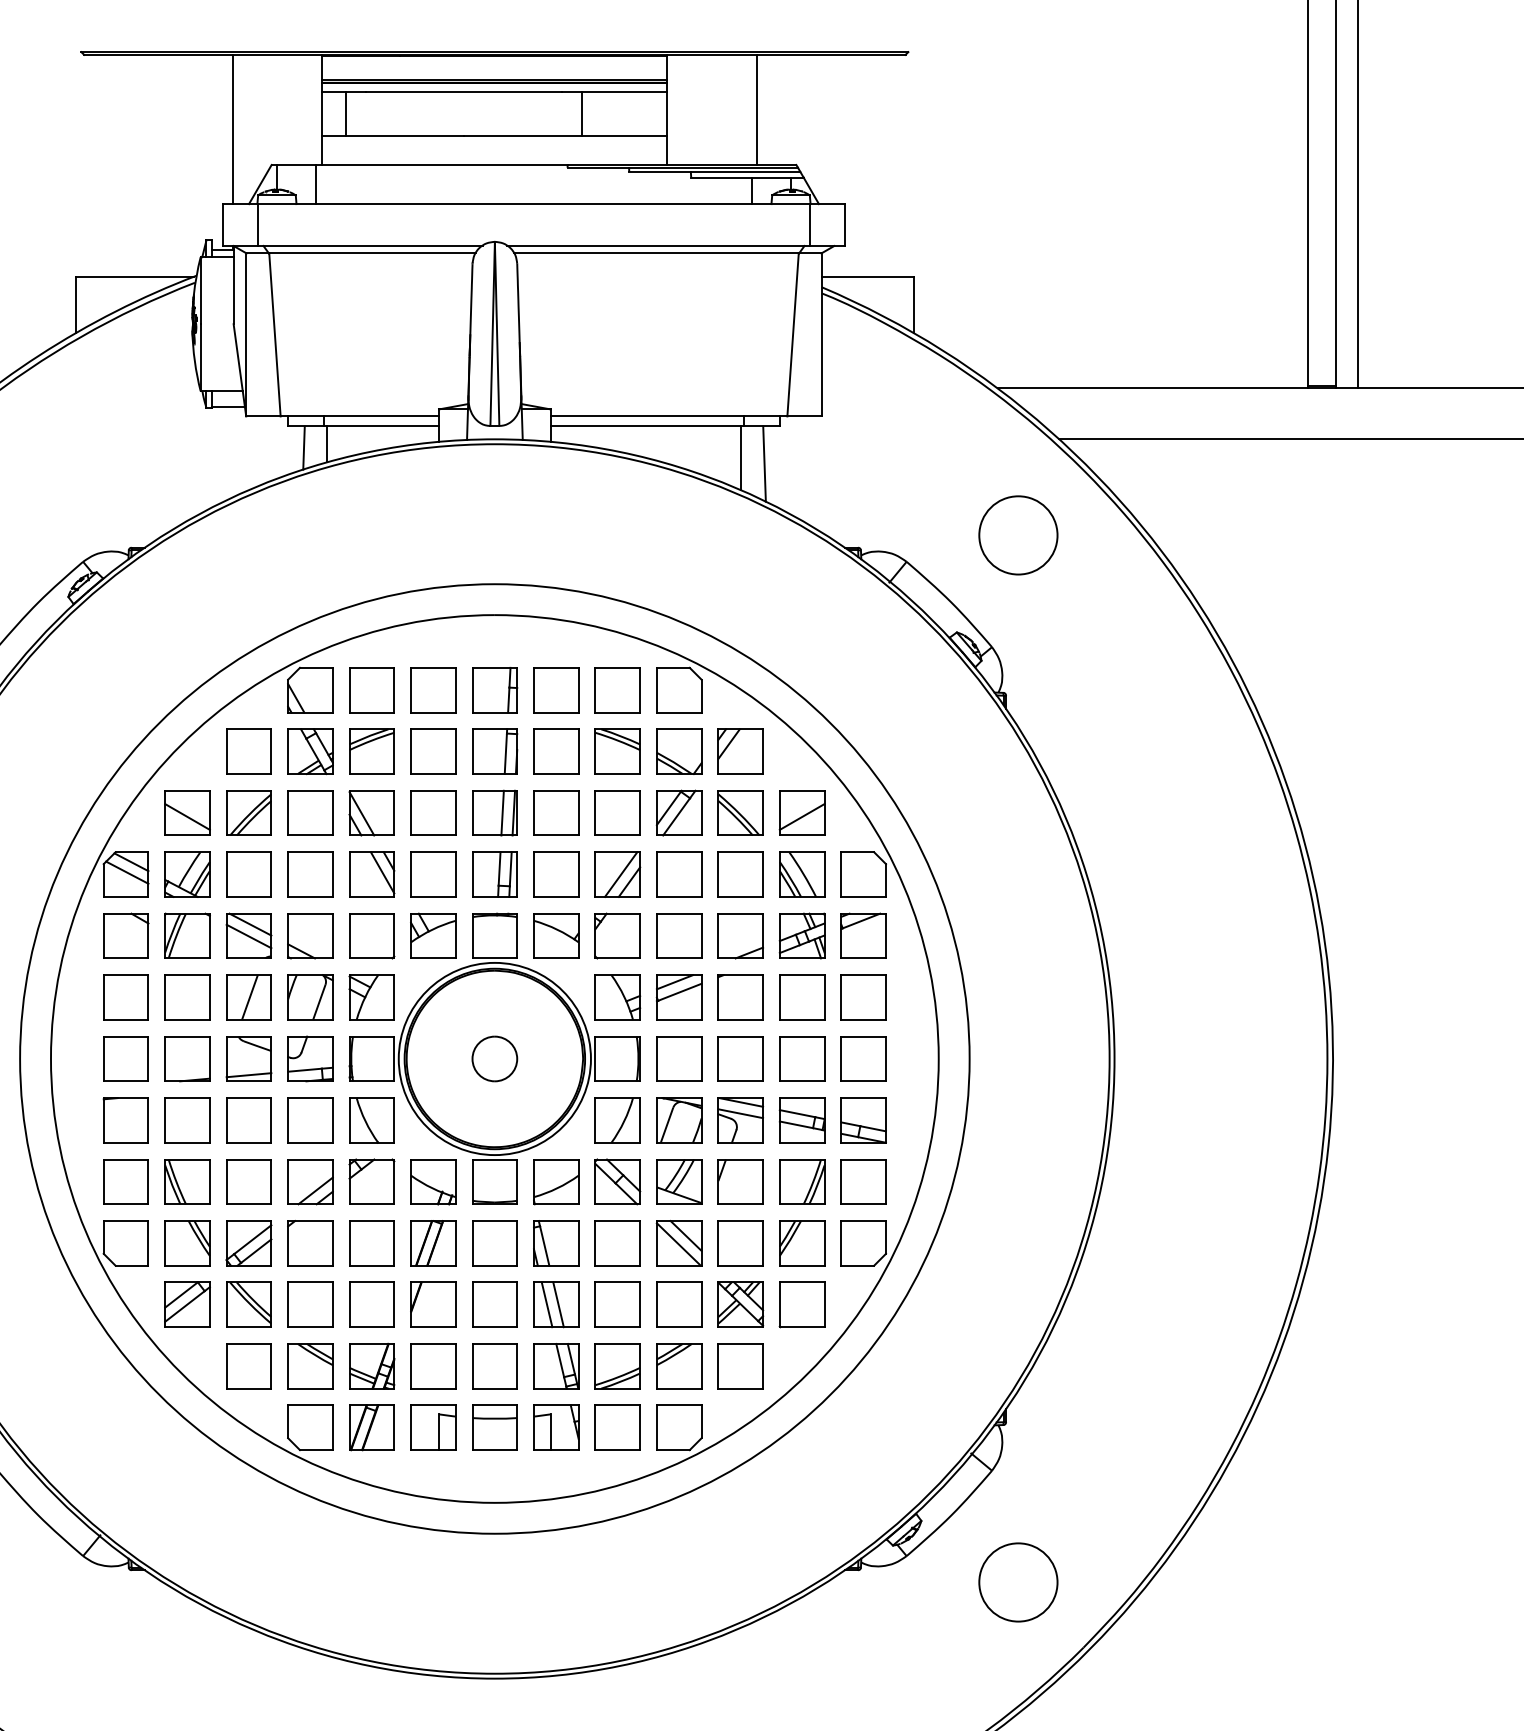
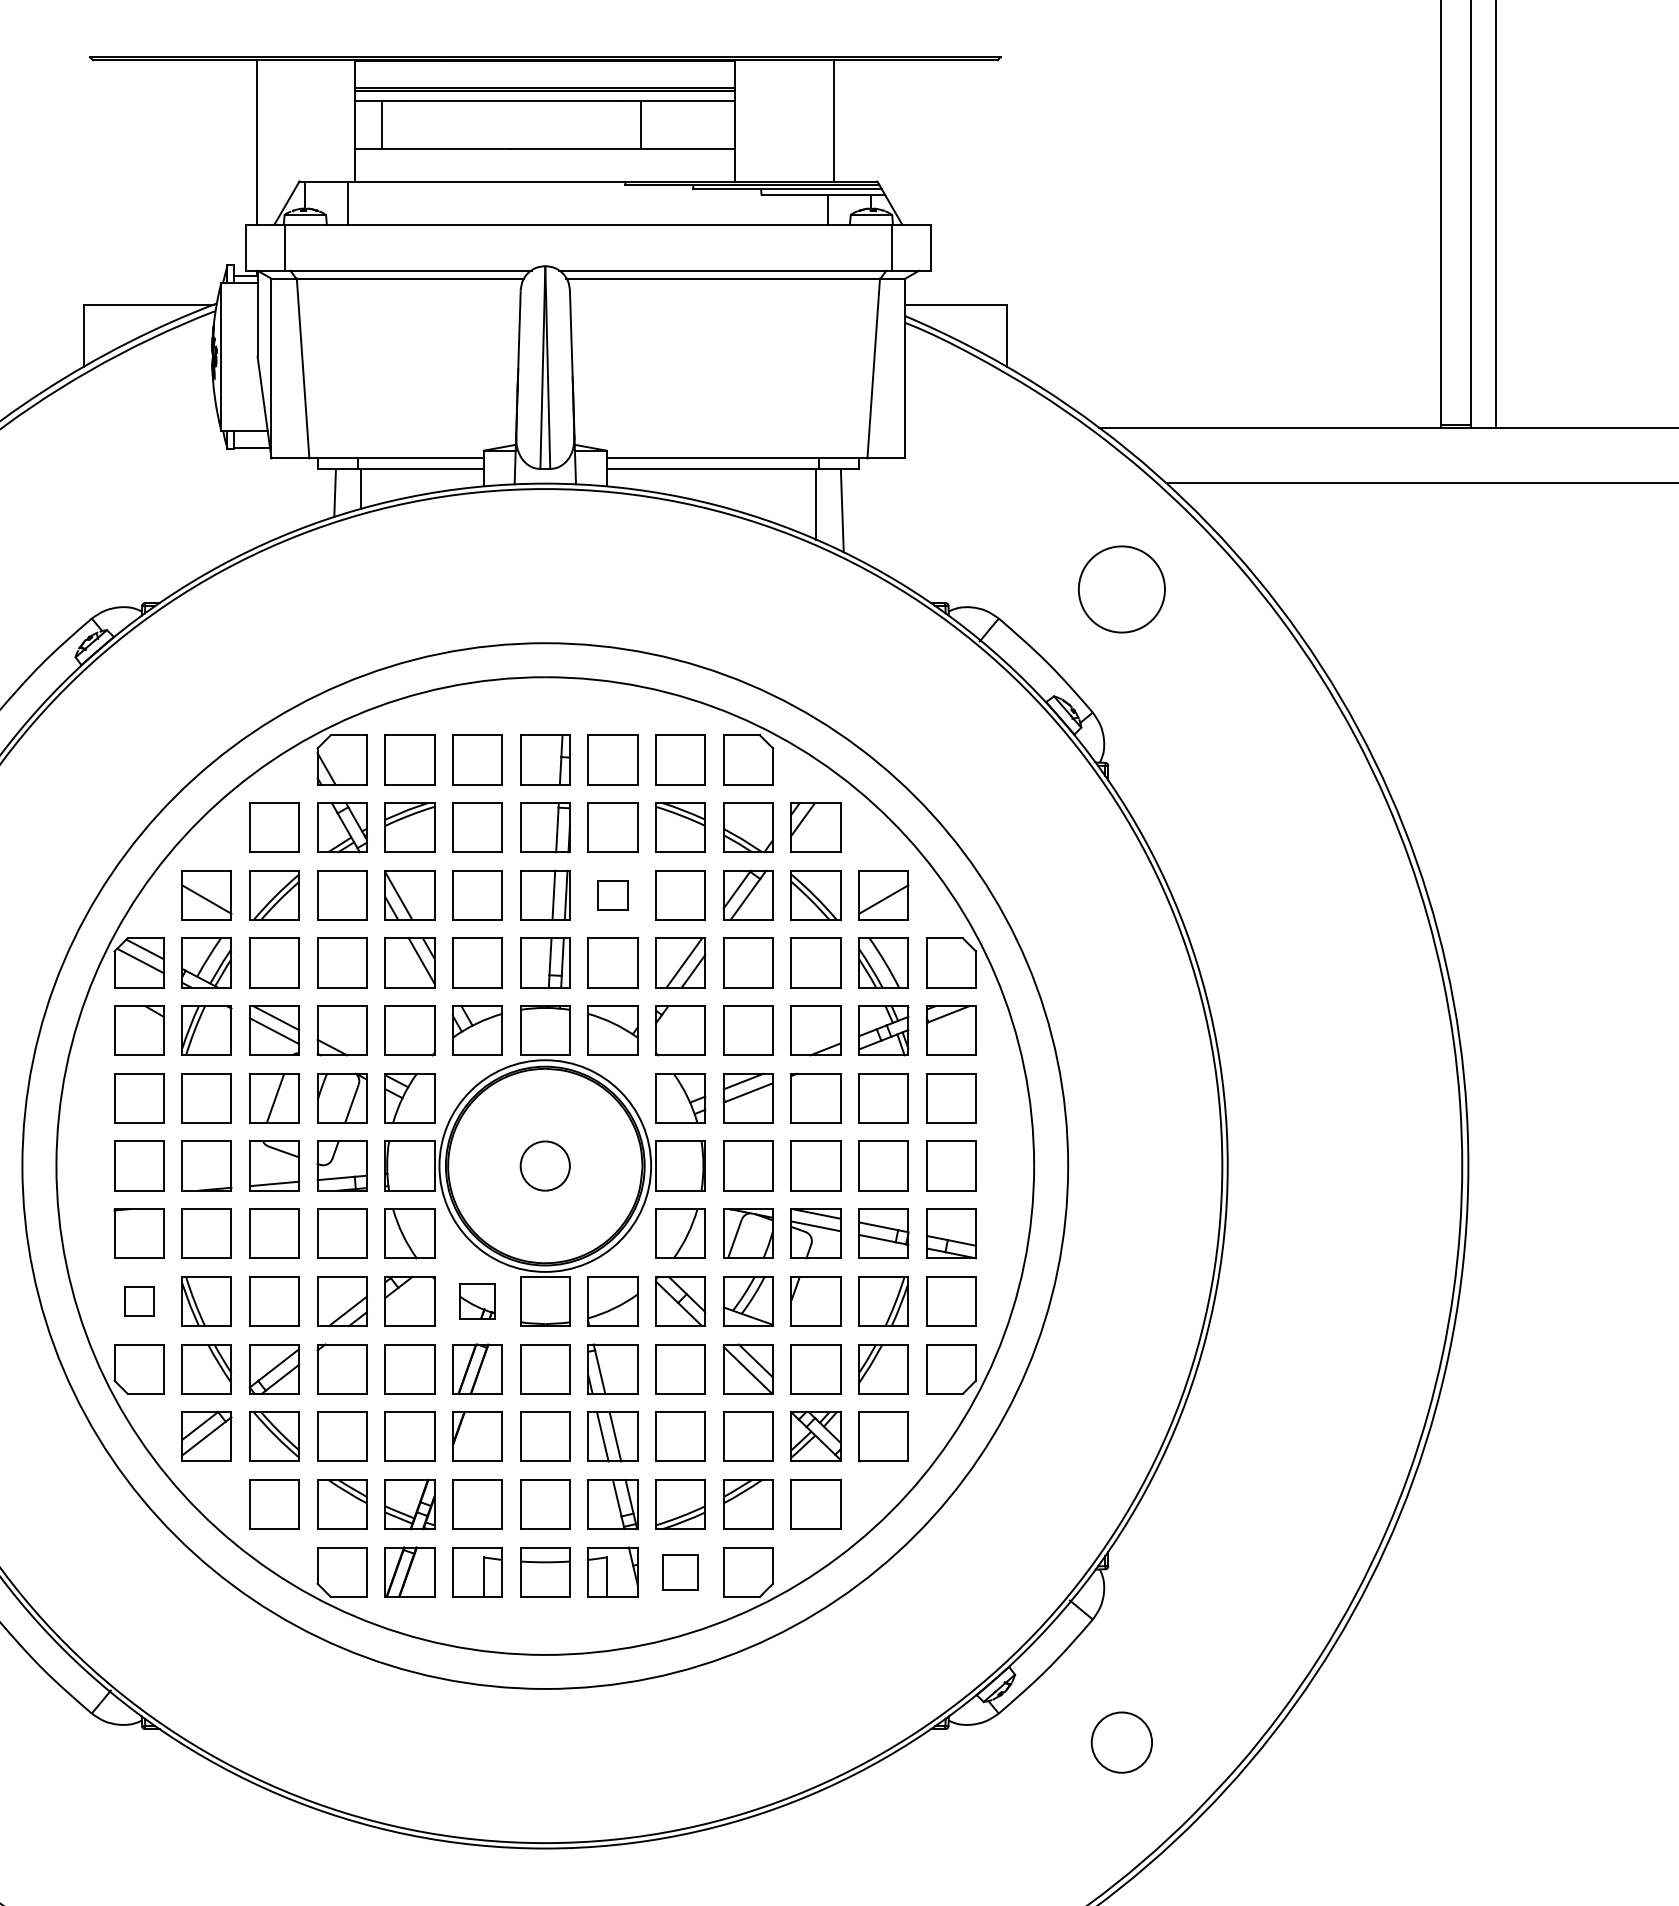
part: (555, 813) -> (612, 895), size x0.6
part: (126, 1181) -> (139, 1301), size x0.6
part: (433, 1181) -> (477, 1301), size x0.7
part: (617, 1428) -> (680, 1572), size x0.7
circle: (1018, 1582) -> (1121, 1742), size x0.7

